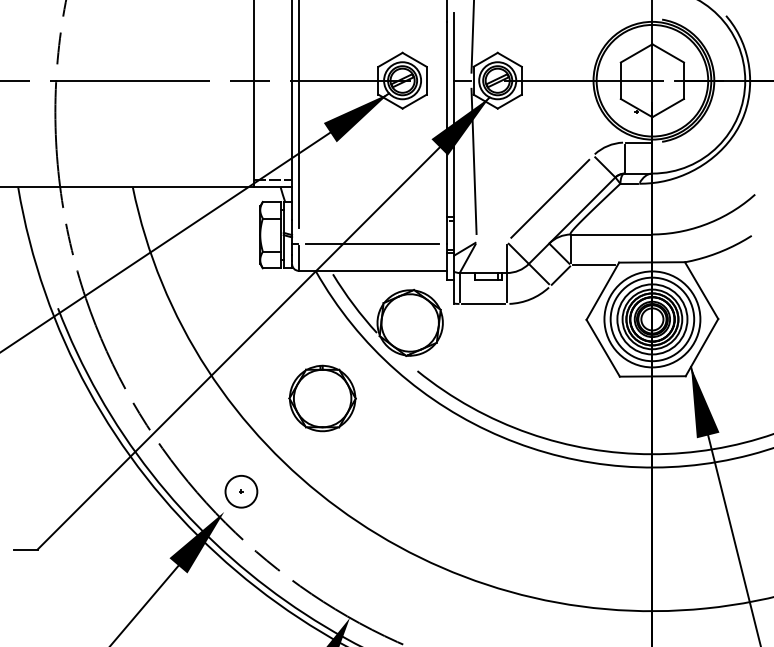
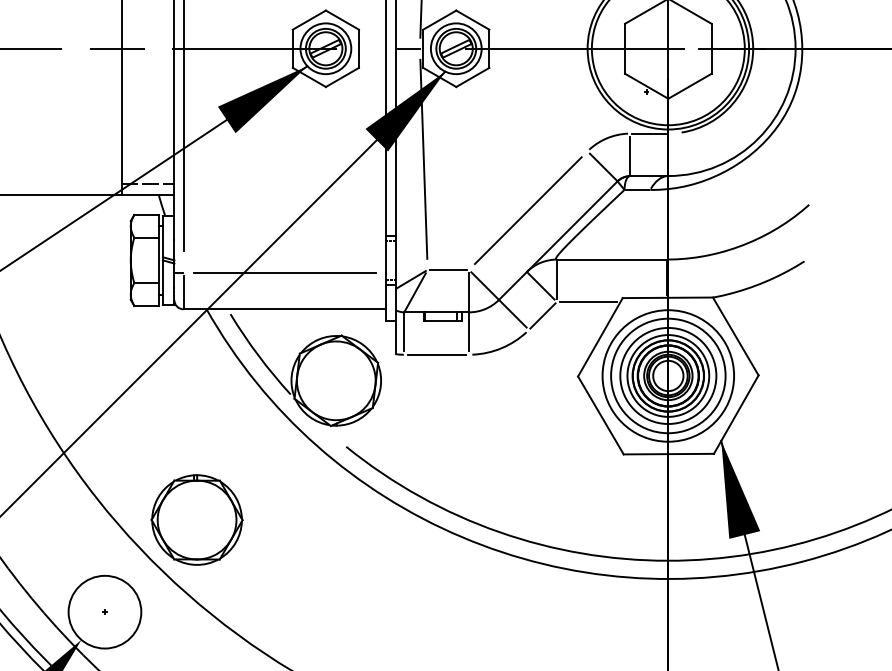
line: (491, 242) -> (447, 270), added
part: (322, 398) -> (196, 519), moved
circle: (240, 491) -> (103, 611), size x1.67

